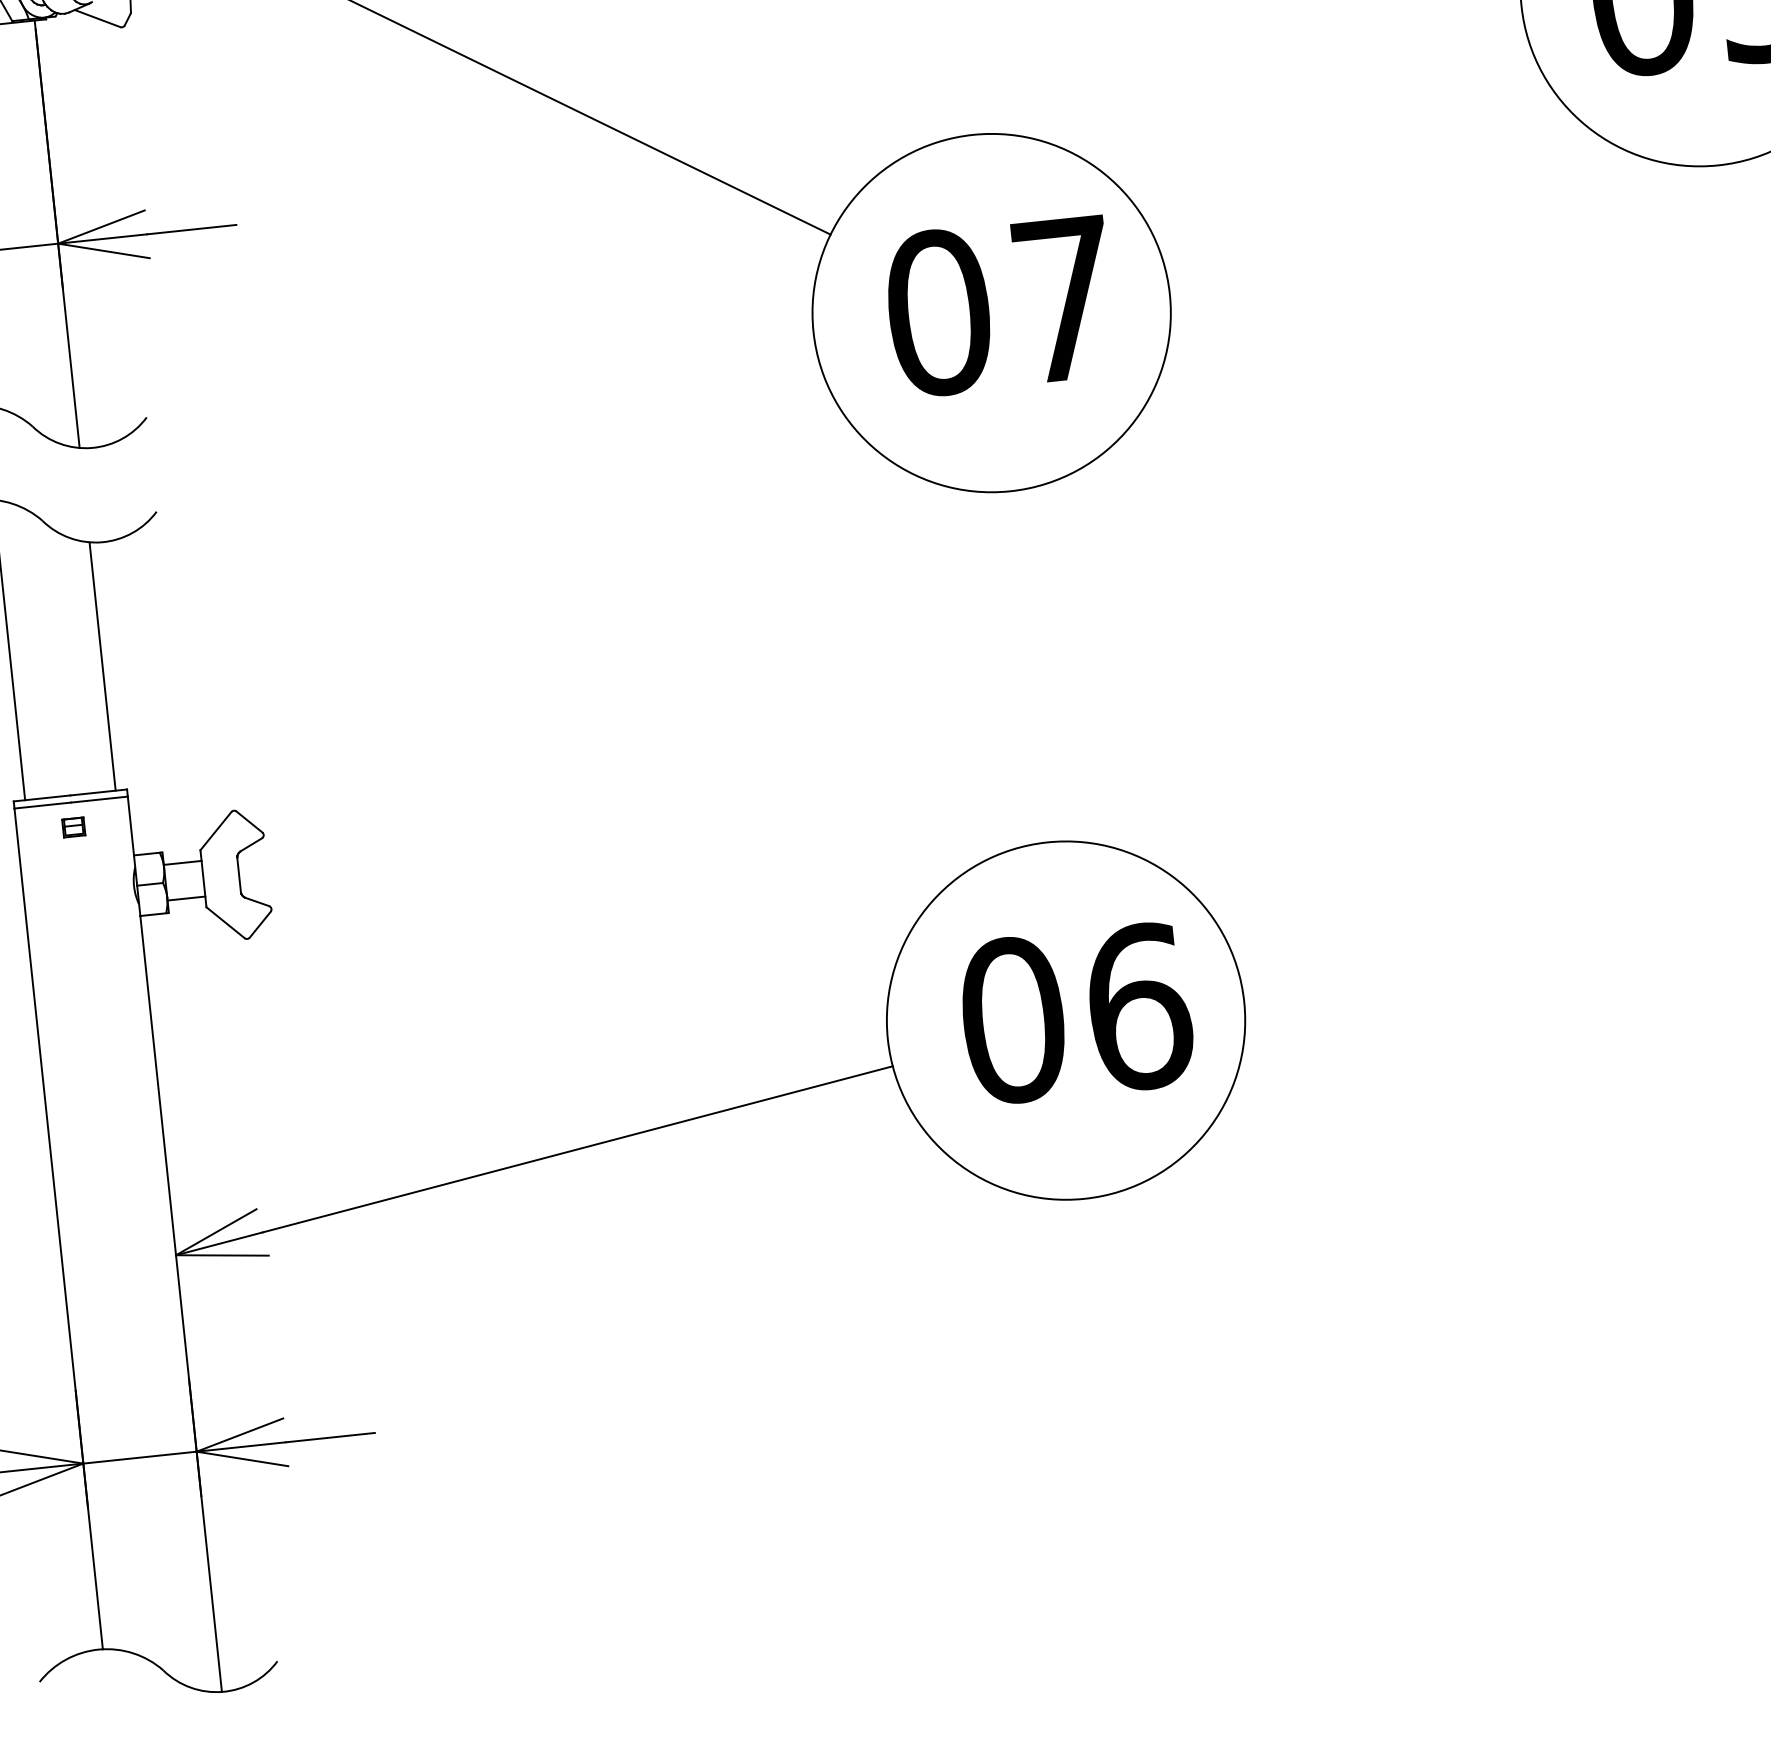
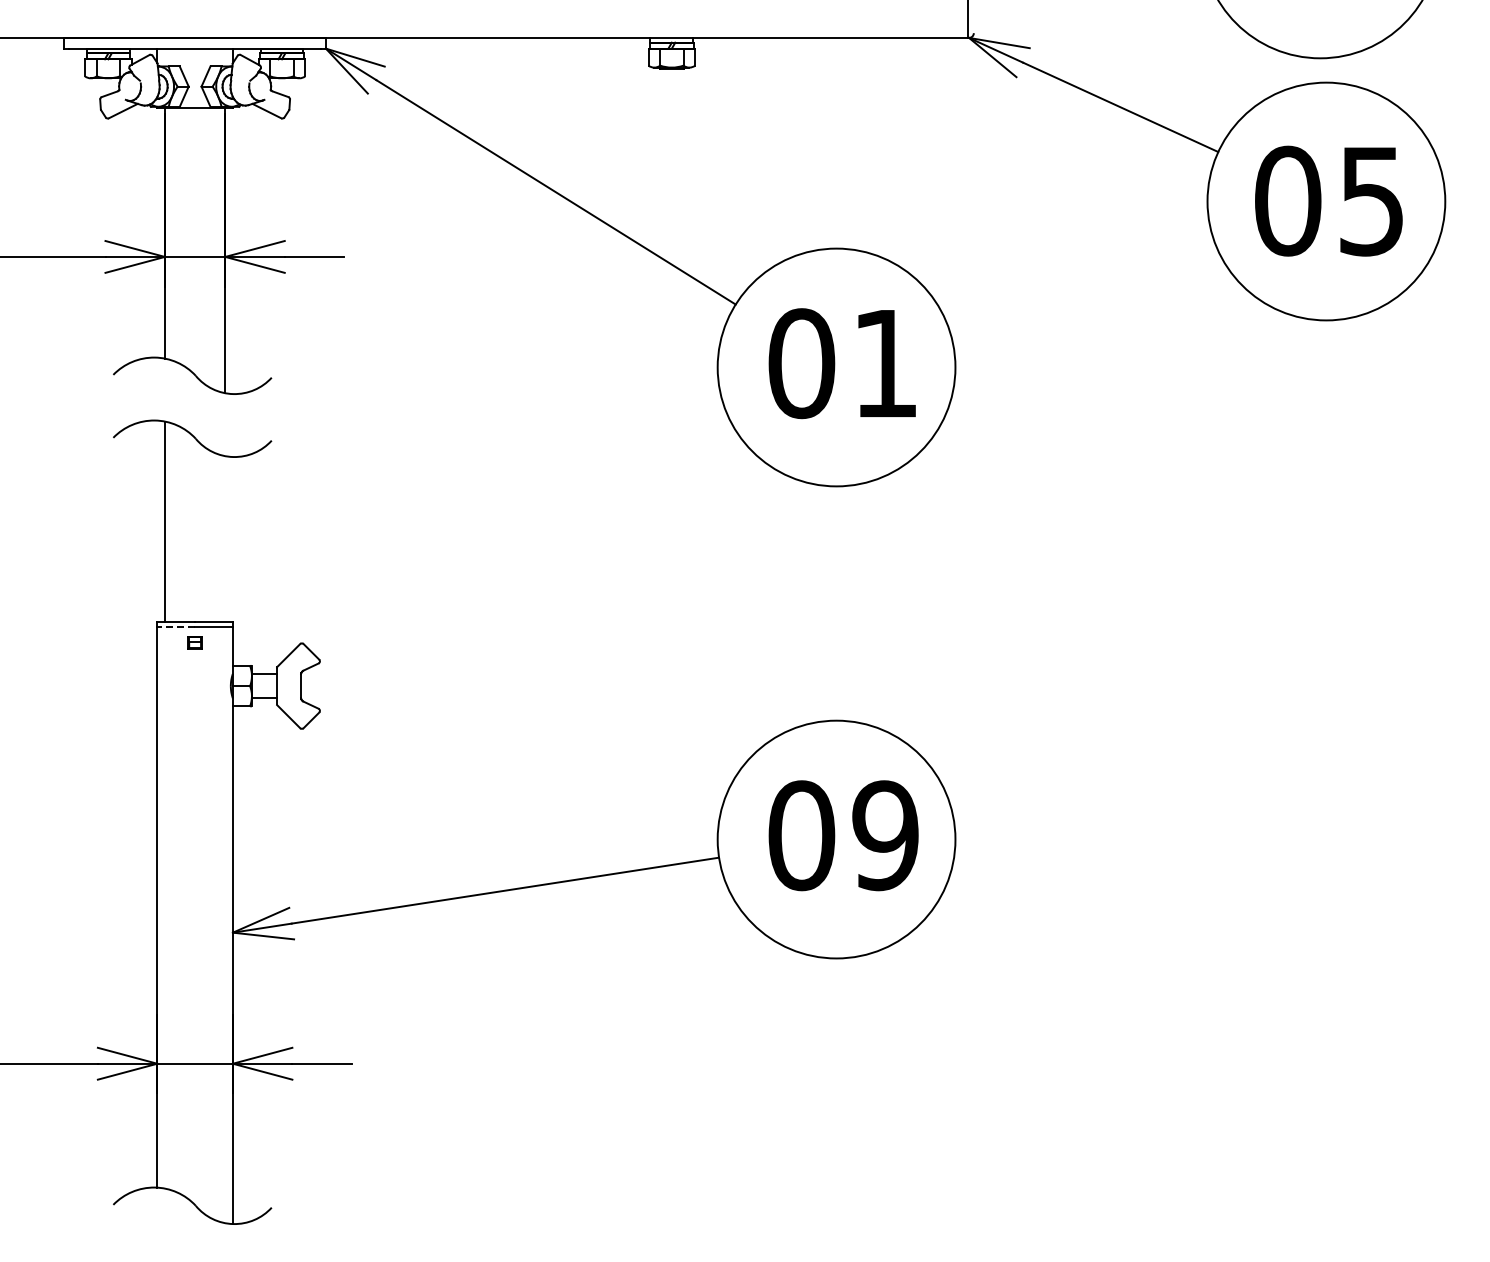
text: (1064, 299) -> (885, 363), 07 -> 01
line: (102, 665) -> (225, 538), removed
line: (43, 805) -> (176, 626), solid -> dashed
text: (1138, 1006) -> (885, 835), 06 -> 09

